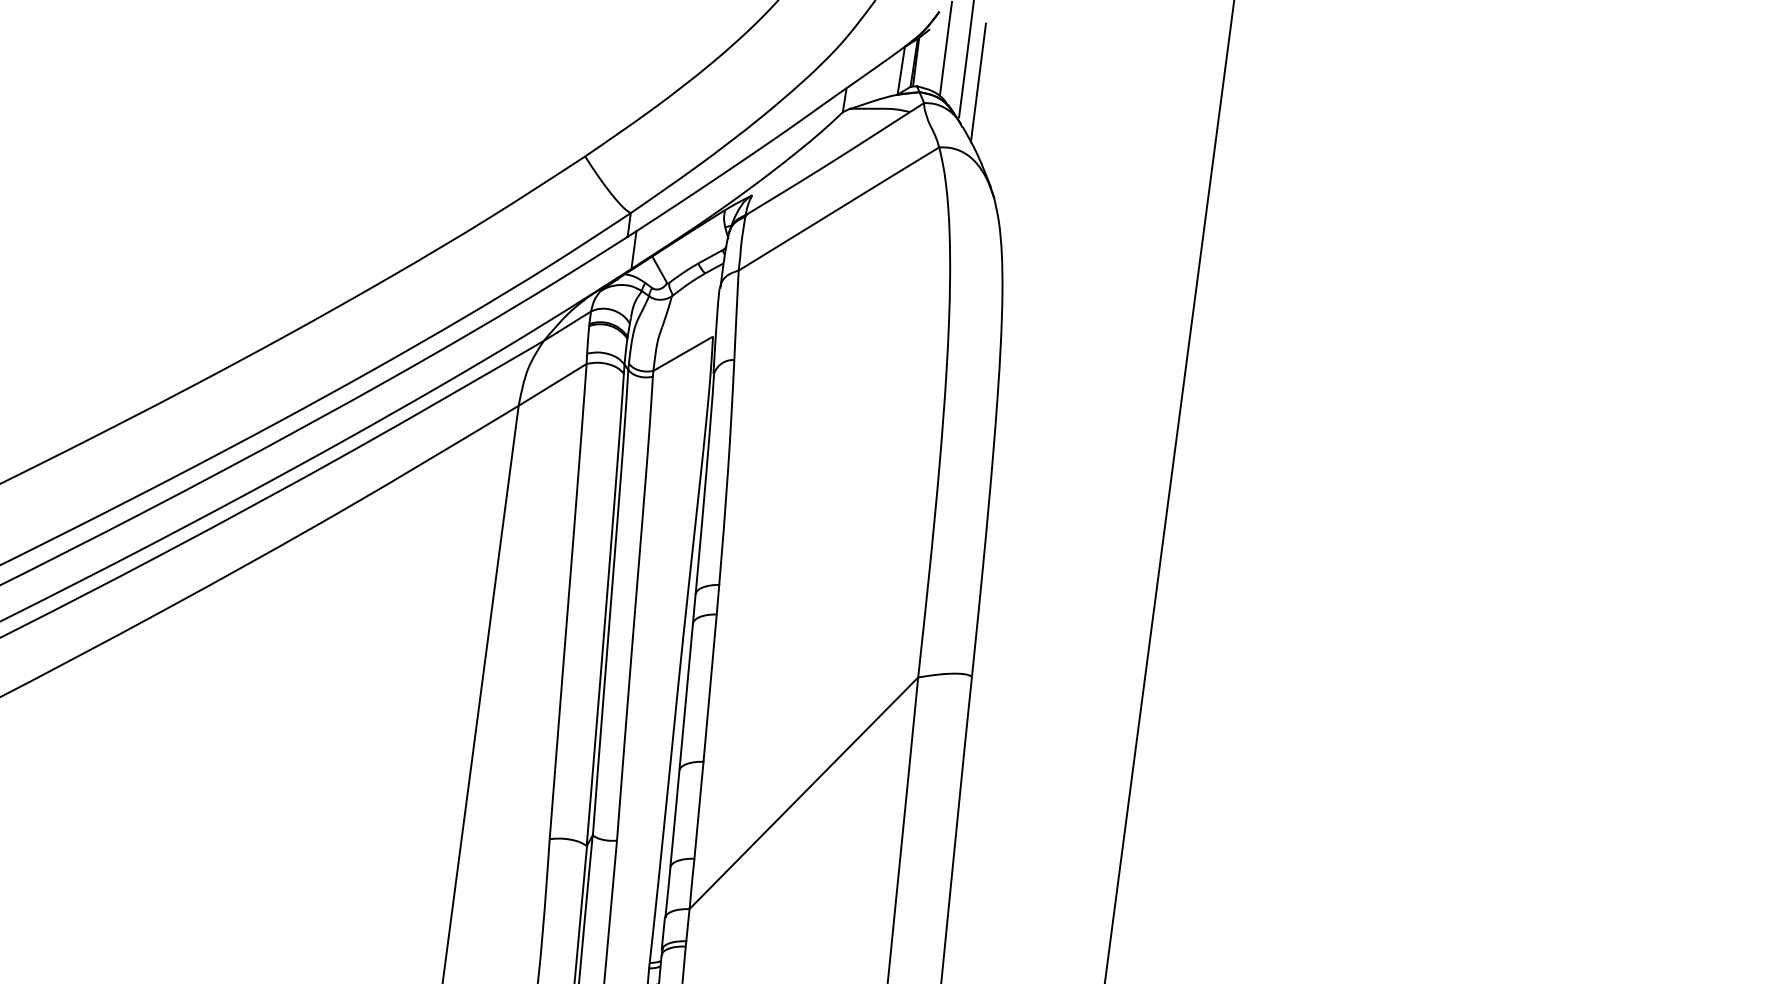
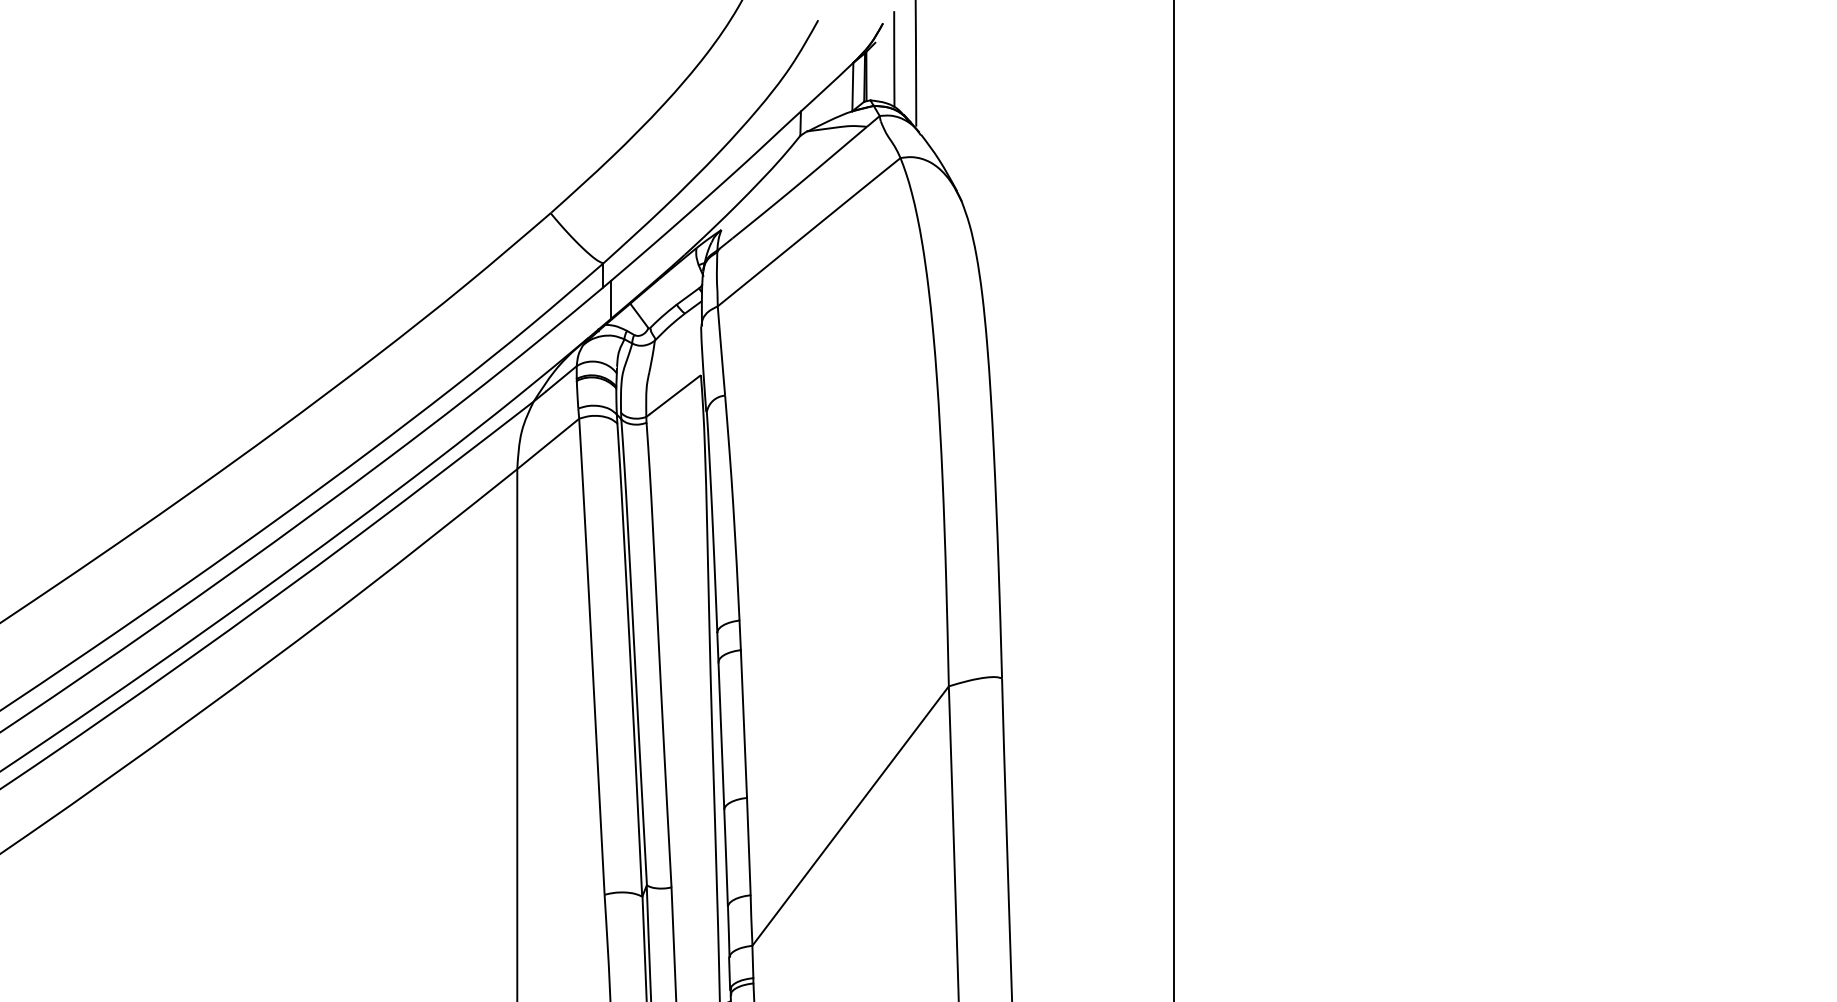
line: (978, 82) -> (930, 88), removed

